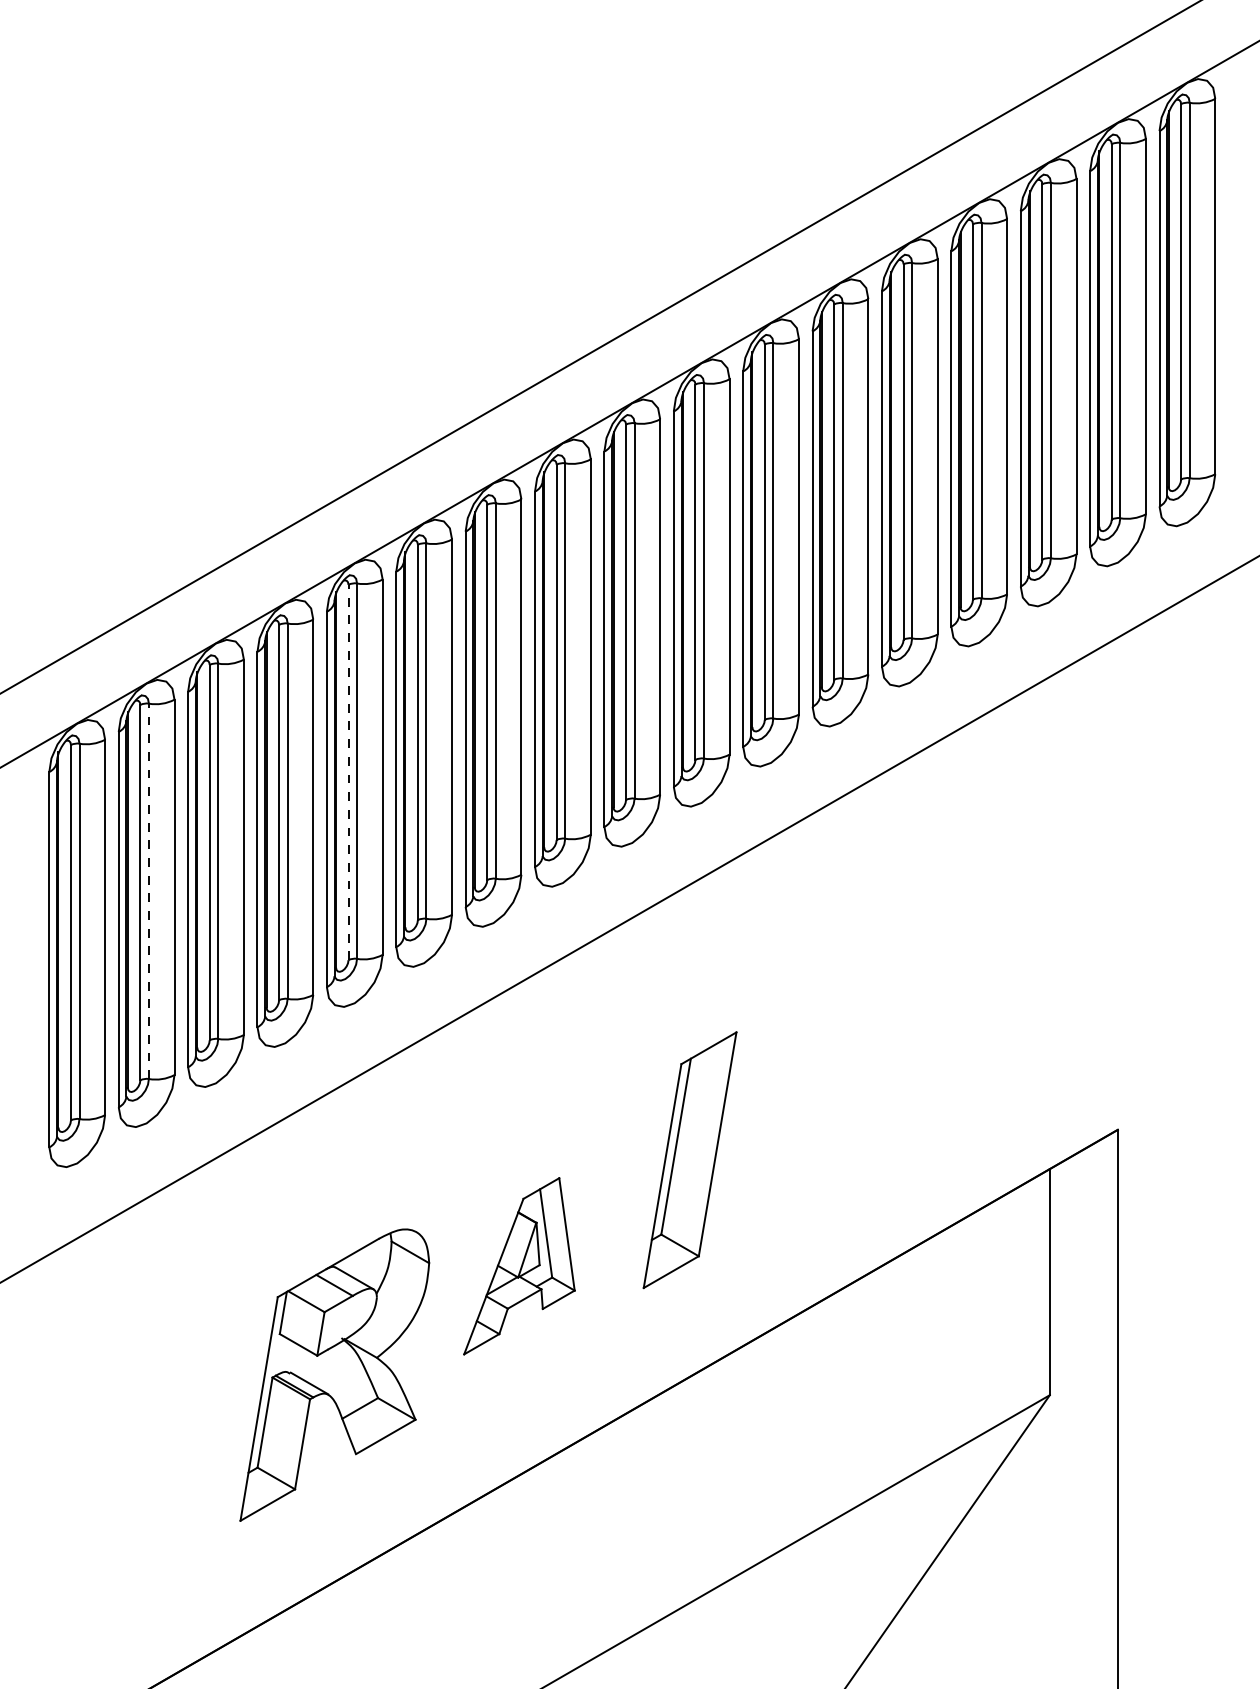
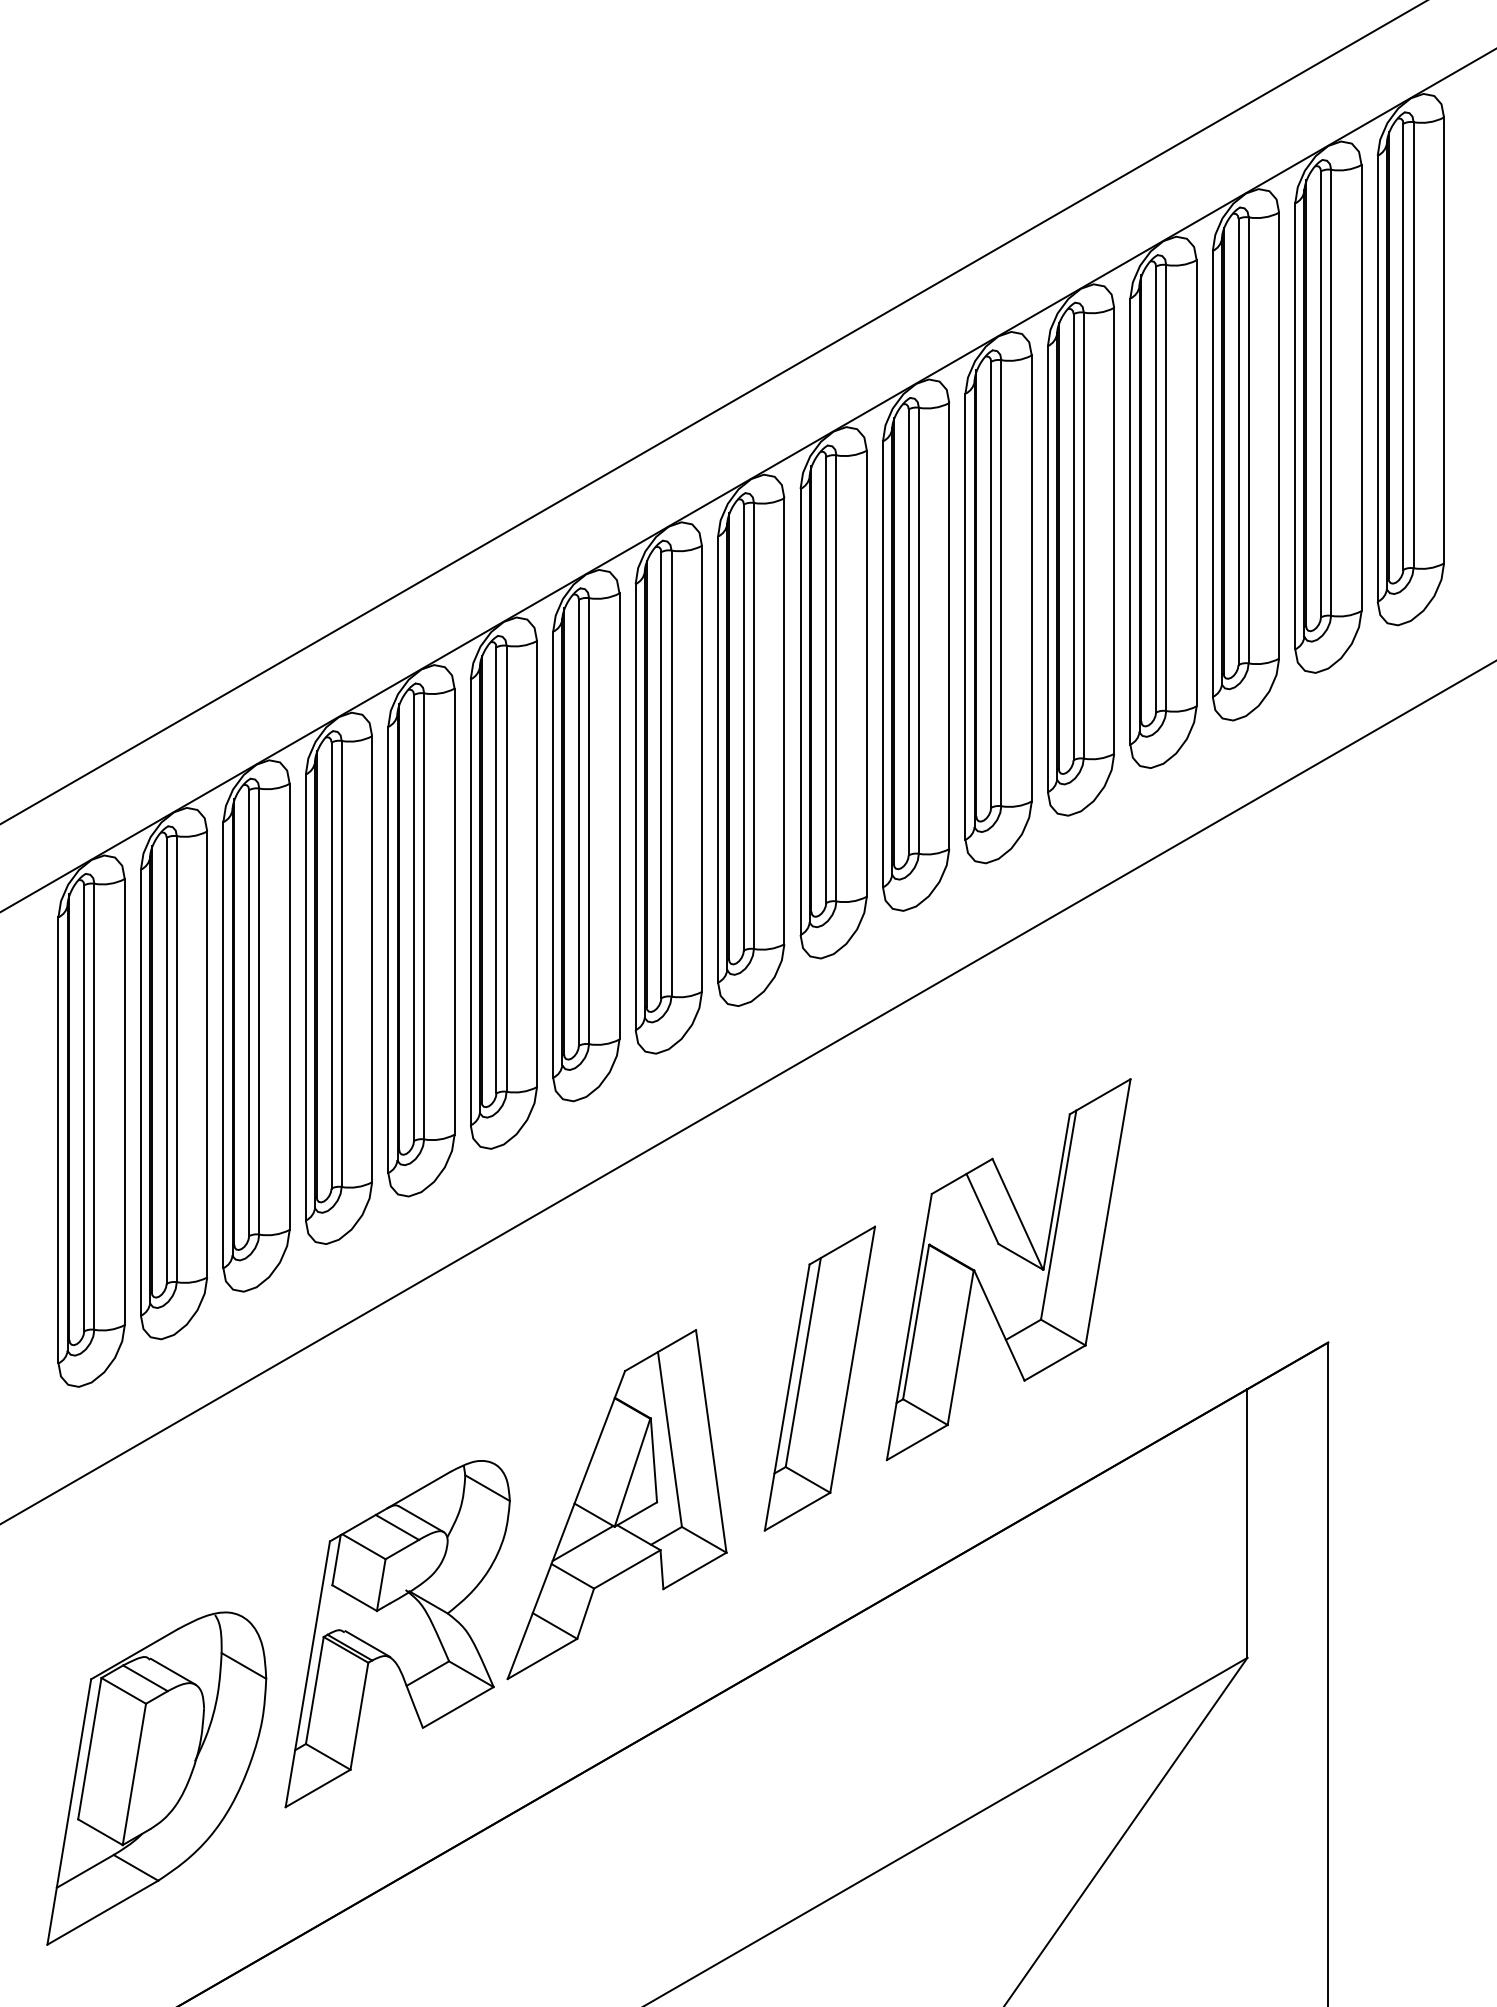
line: (348, 772) -> (413, 917), dashed -> solid
line: (148, 891) -> (176, 1059), dashed -> solid
part: (848, 1068) -> (1008, 1269), added
part: (519, 1266) -> (617, 1504), size x1.67
part: (132, 1496) -> (157, 1778), added

